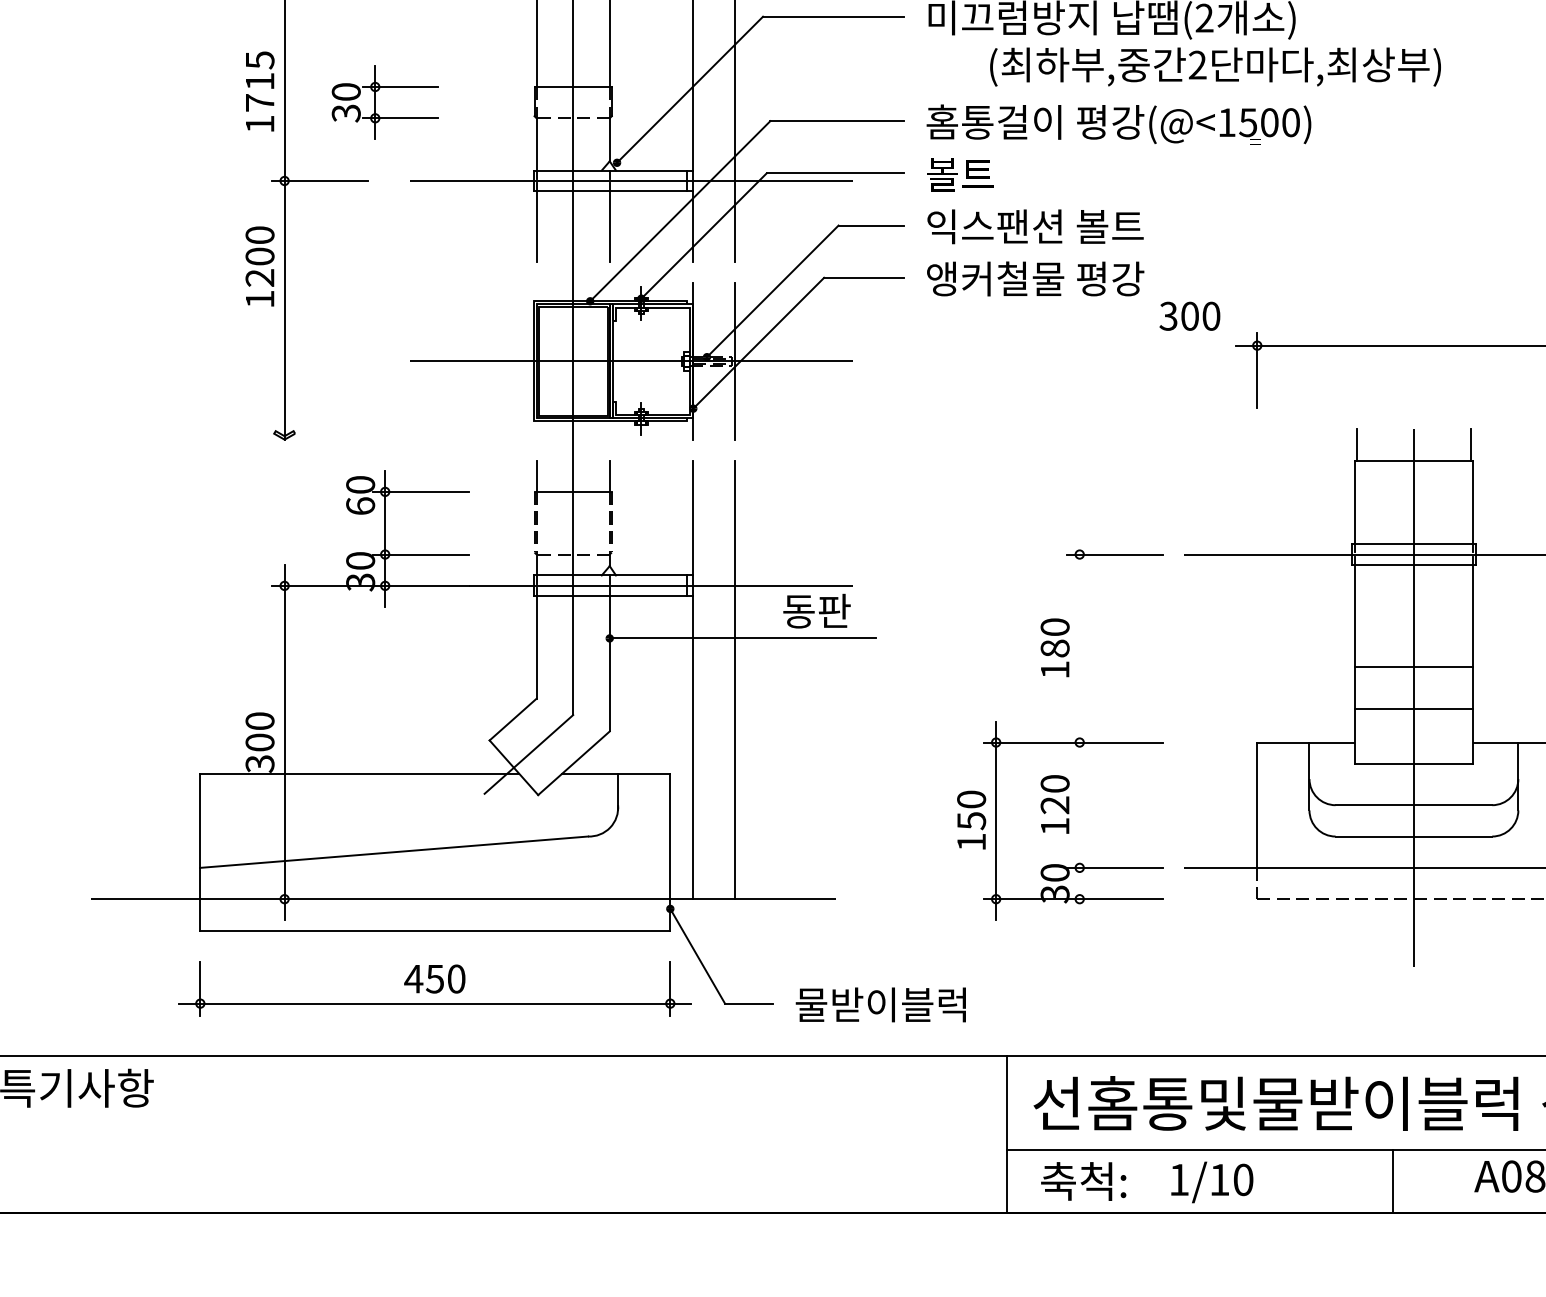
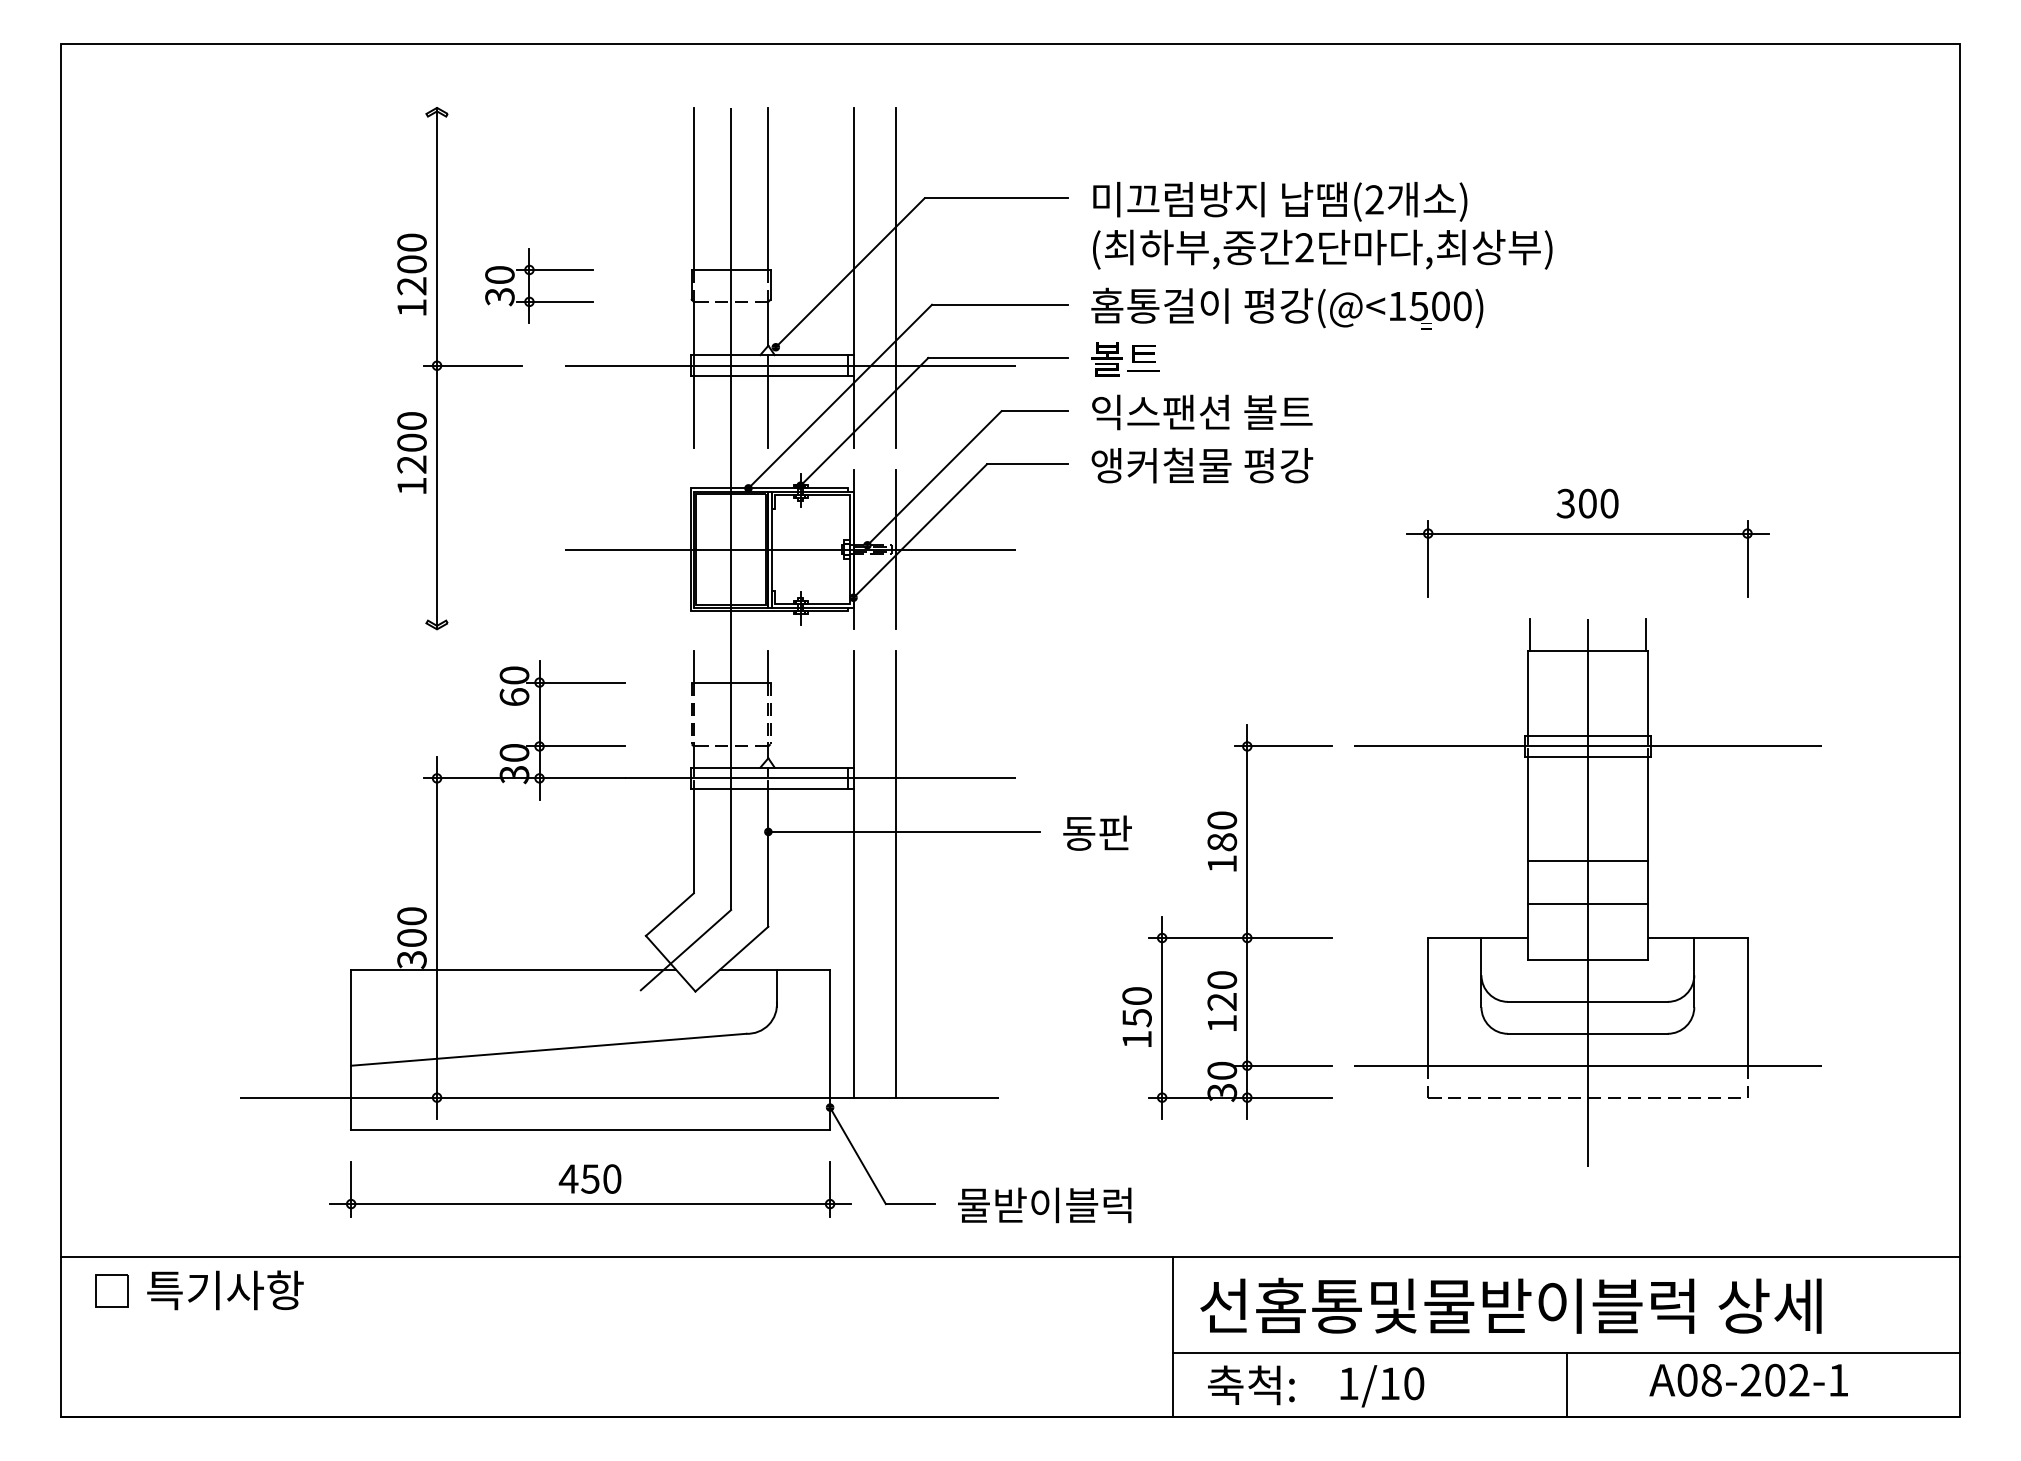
text: (1215, 66) -> (1322, 249), moved
text: (259, 81) -> (411, 264), 1715 -> 1200
text: (1189, 316) -> (1587, 503), moved
text: (816, 610) -> (1097, 832), moved
line: (1079, 726) -> (1247, 921), added

